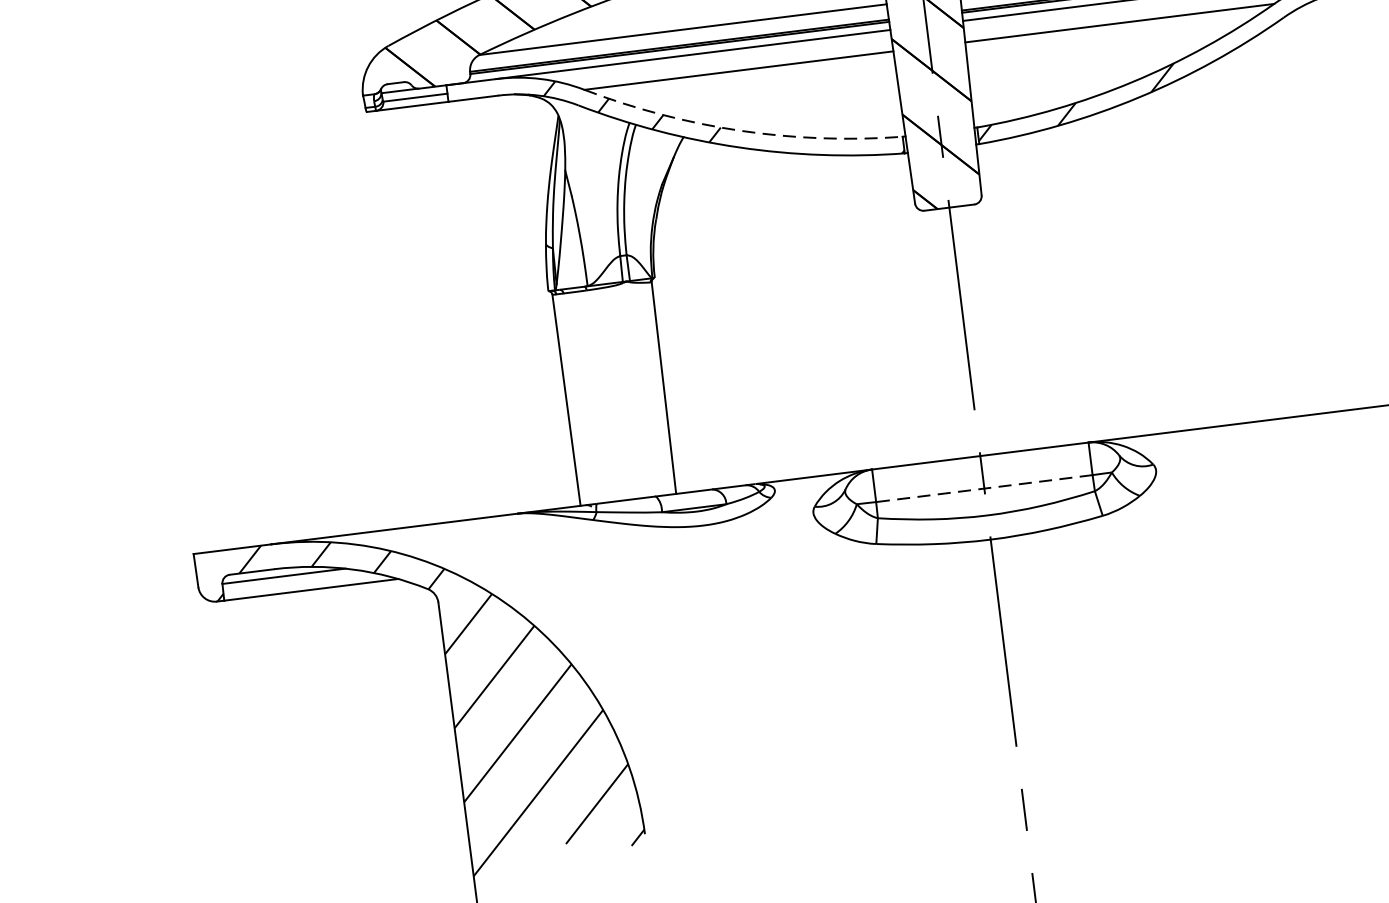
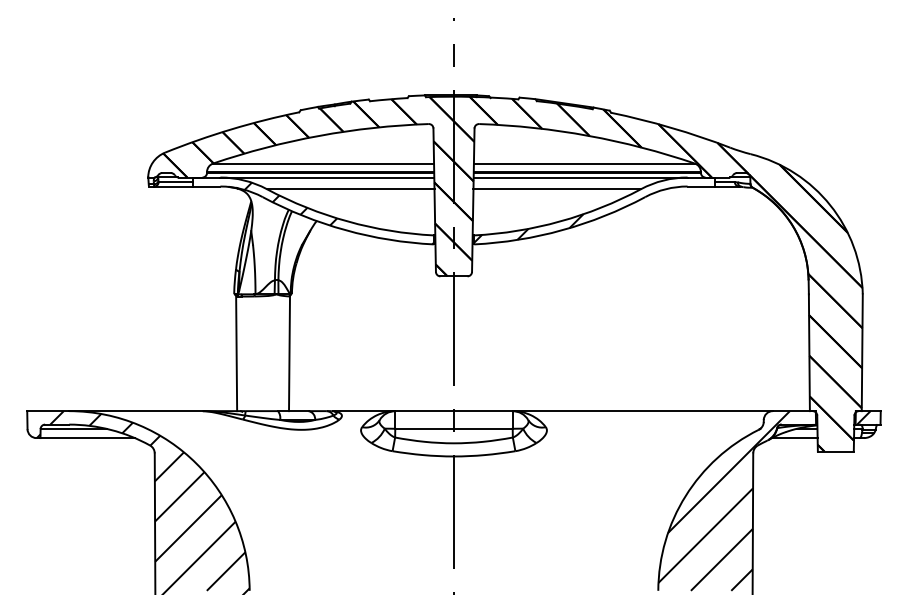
arc: (740, 130) -> (347, 221), dashed -> solid
line: (985, 487) -> (454, 428), dashed -> solid

